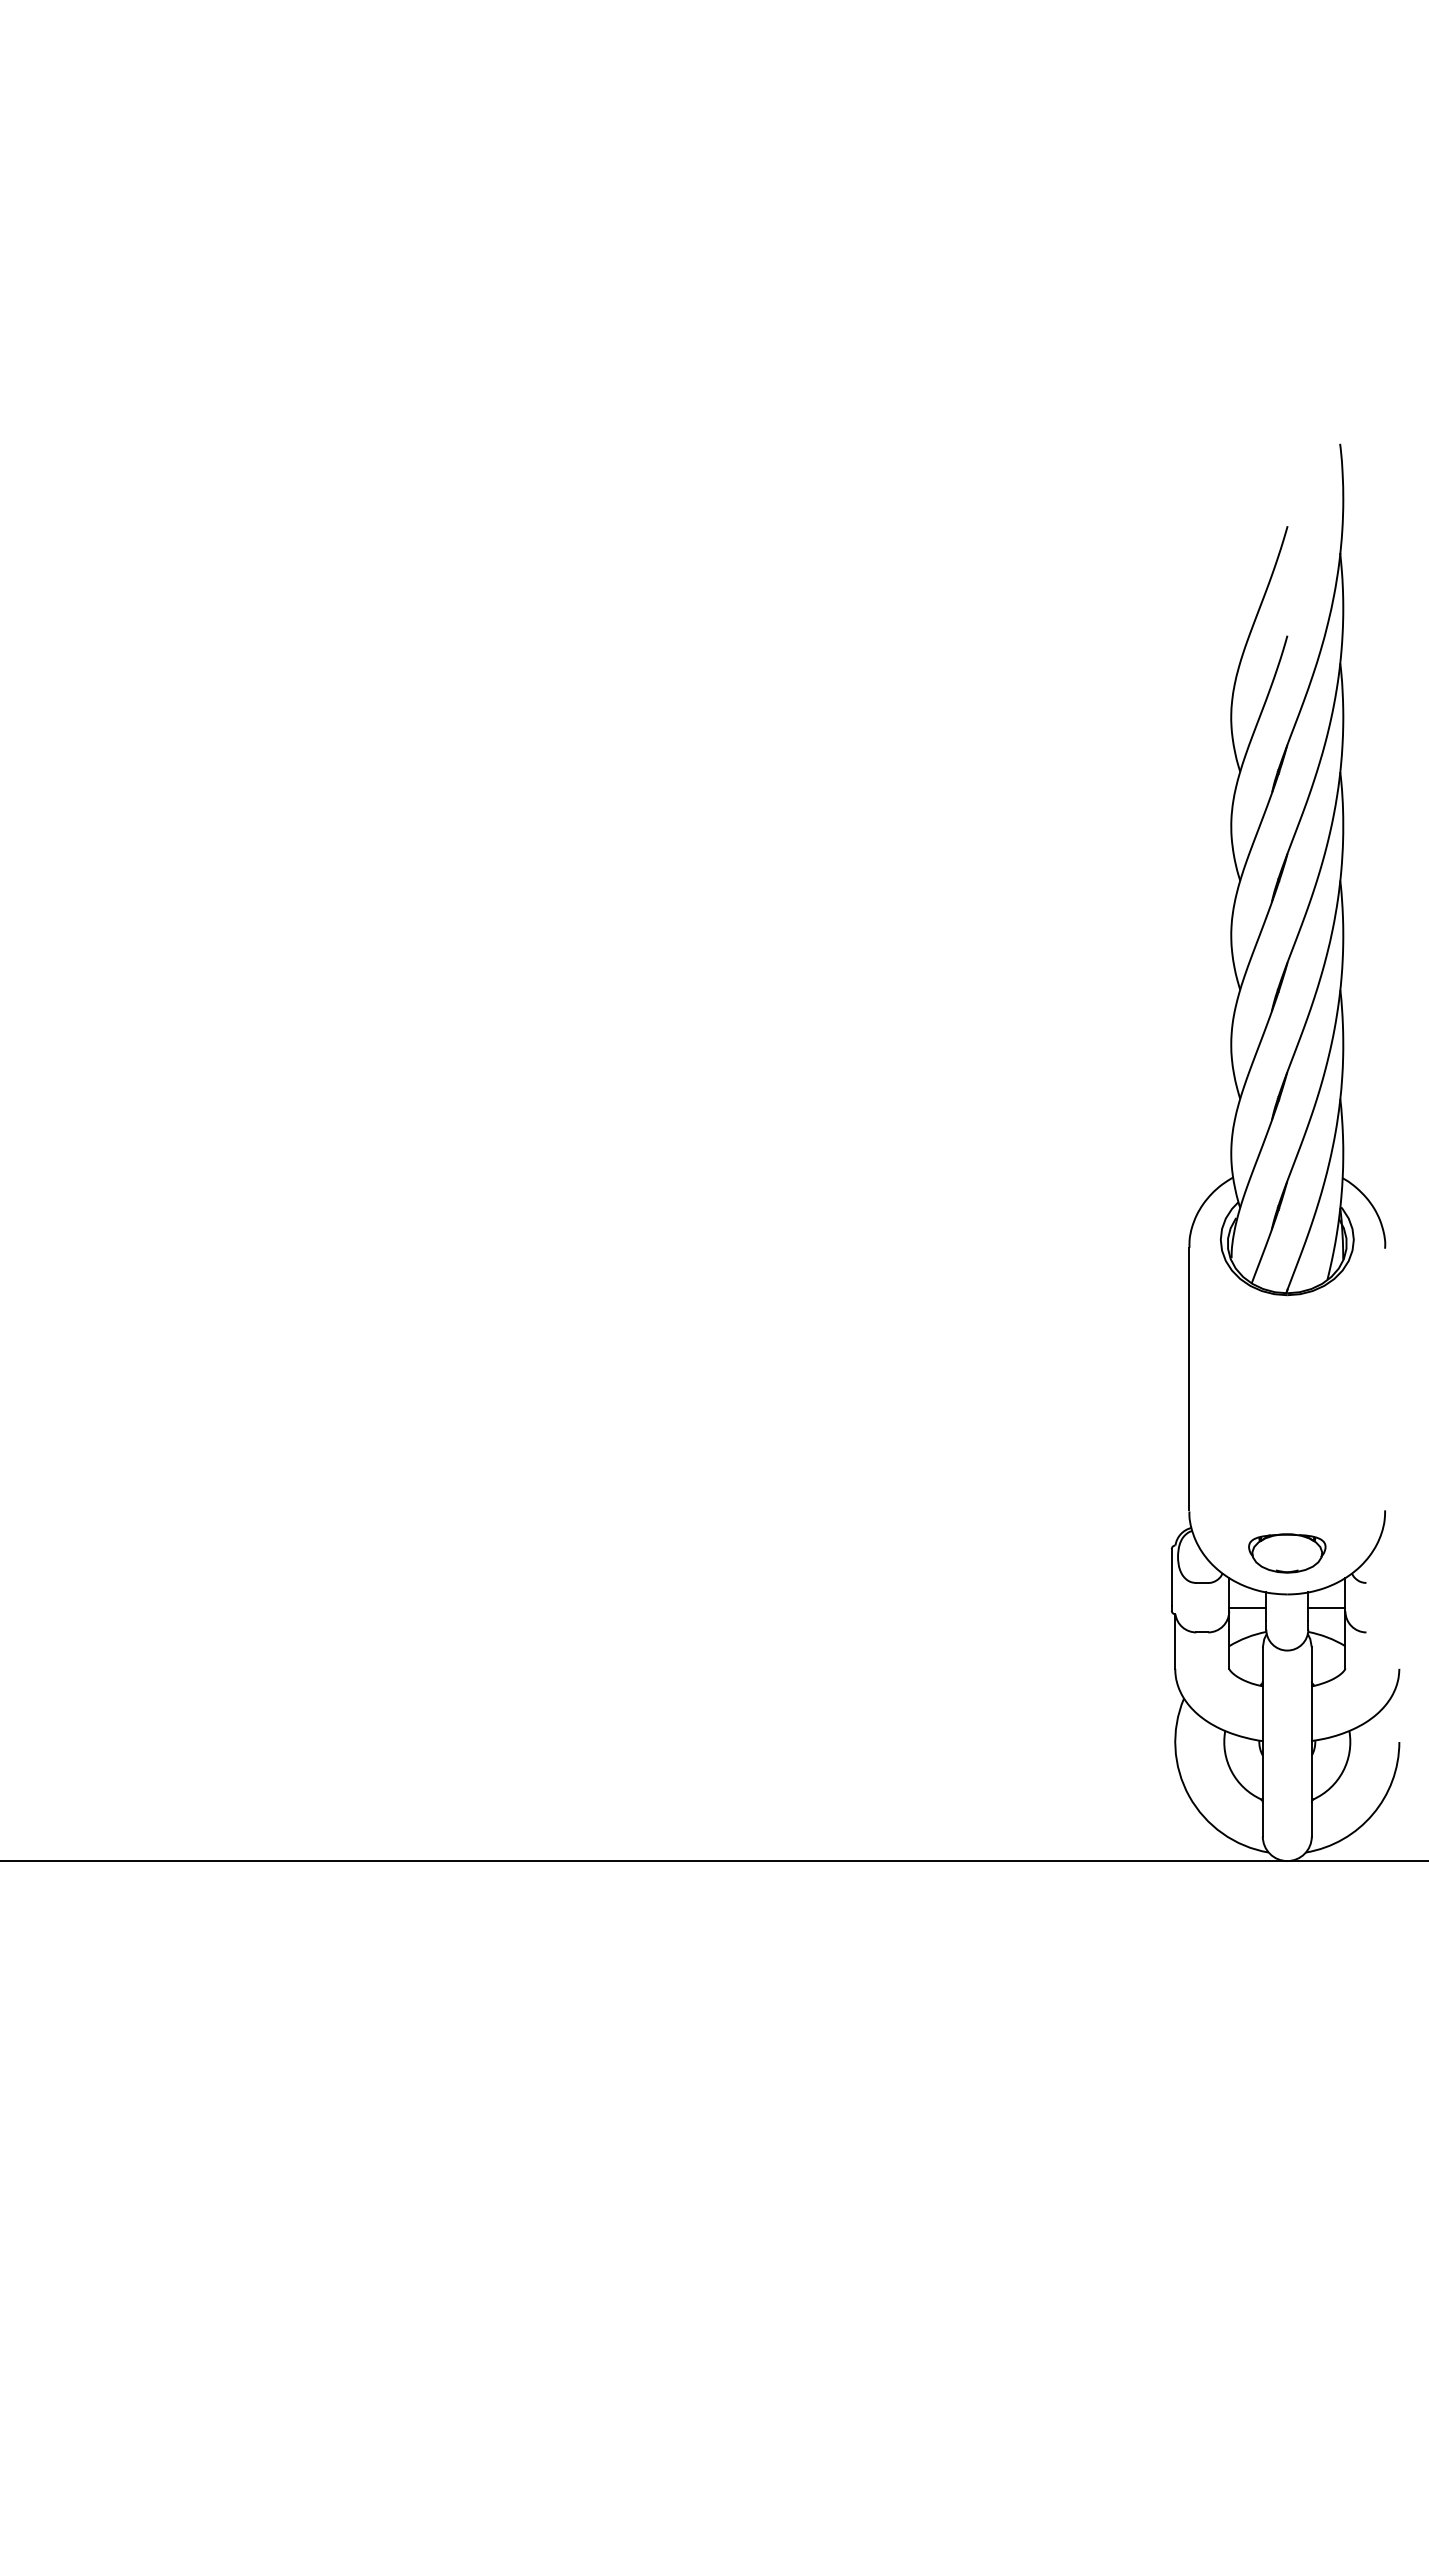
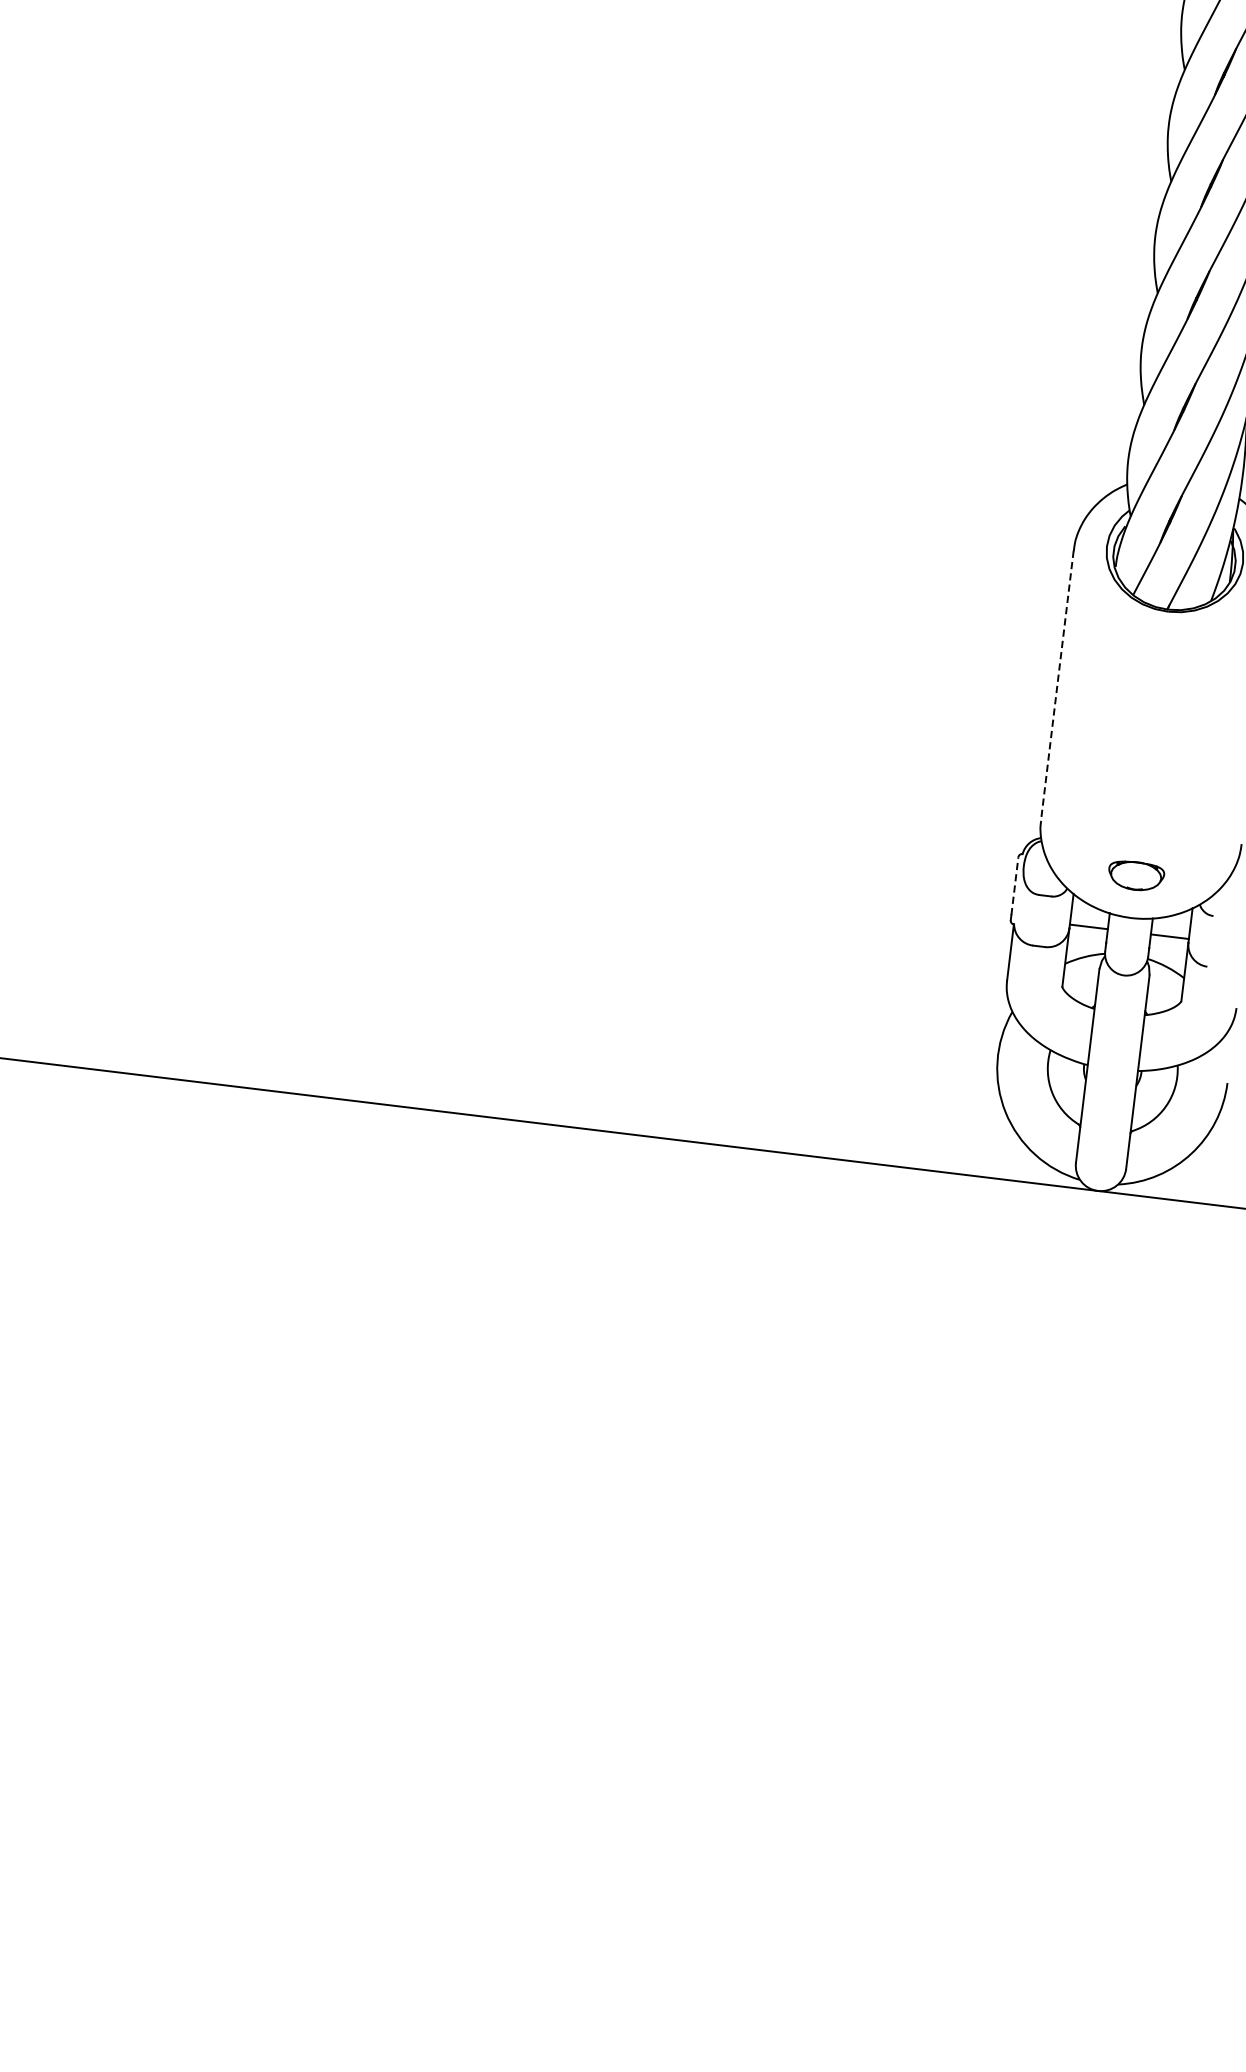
line: (1189, 1379) -> (1057, 685), solid -> dashed
part: (1287, 1553) -> (1136, 876), size x0.7
line: (1171, 1576) -> (1014, 885), solid -> dashed

